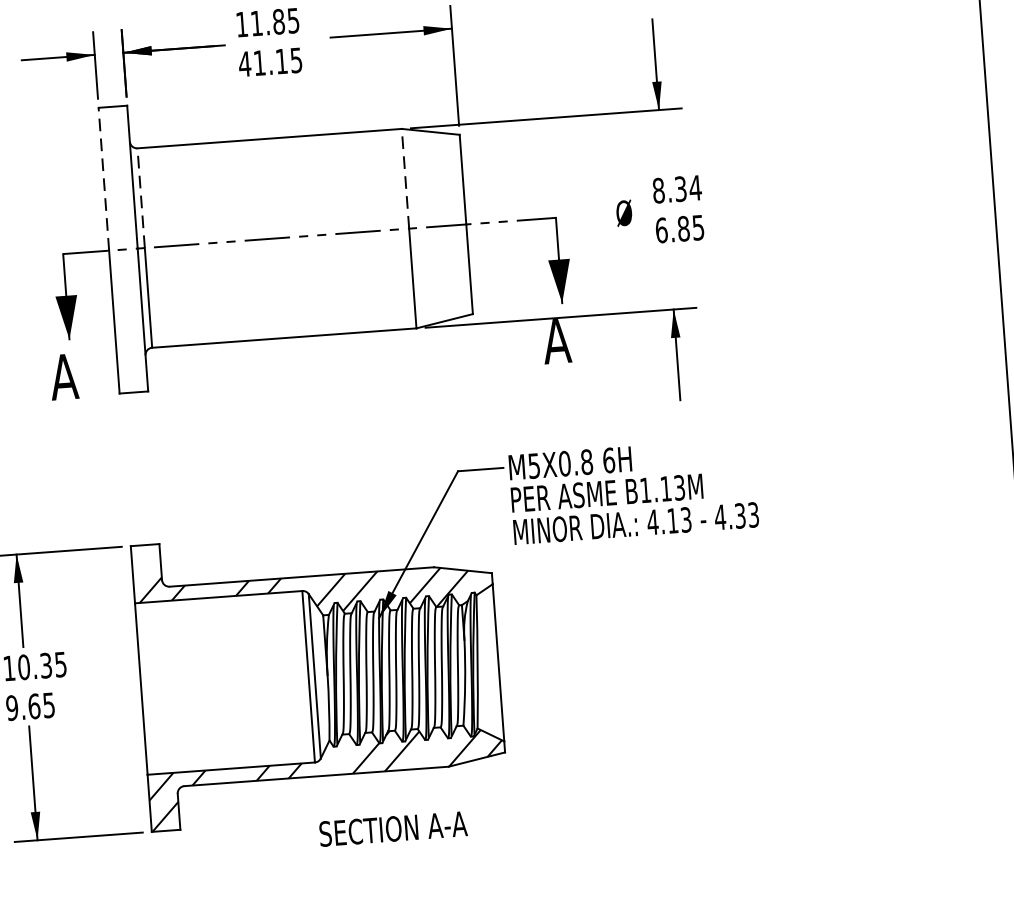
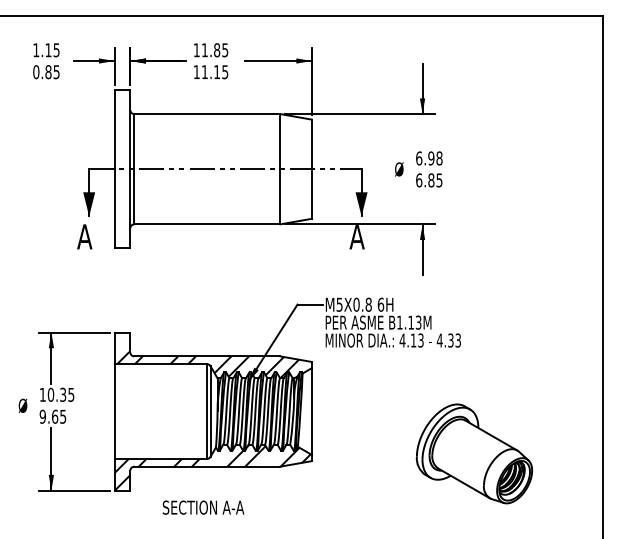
text: (244, 64) -> (196, 72), 41.15 -> 11.15
line: (103, 178) -> (114, 129), dashed -> solid
line: (405, 178) -> (280, 141), dashed -> solid
text: (677, 189) -> (429, 158), 8.34 -> 6.98
line: (141, 197) -> (134, 141), dashed -> solid
part: (797, 717) -> (474, 453), added
text: (393, 828) -> (203, 507), moved

